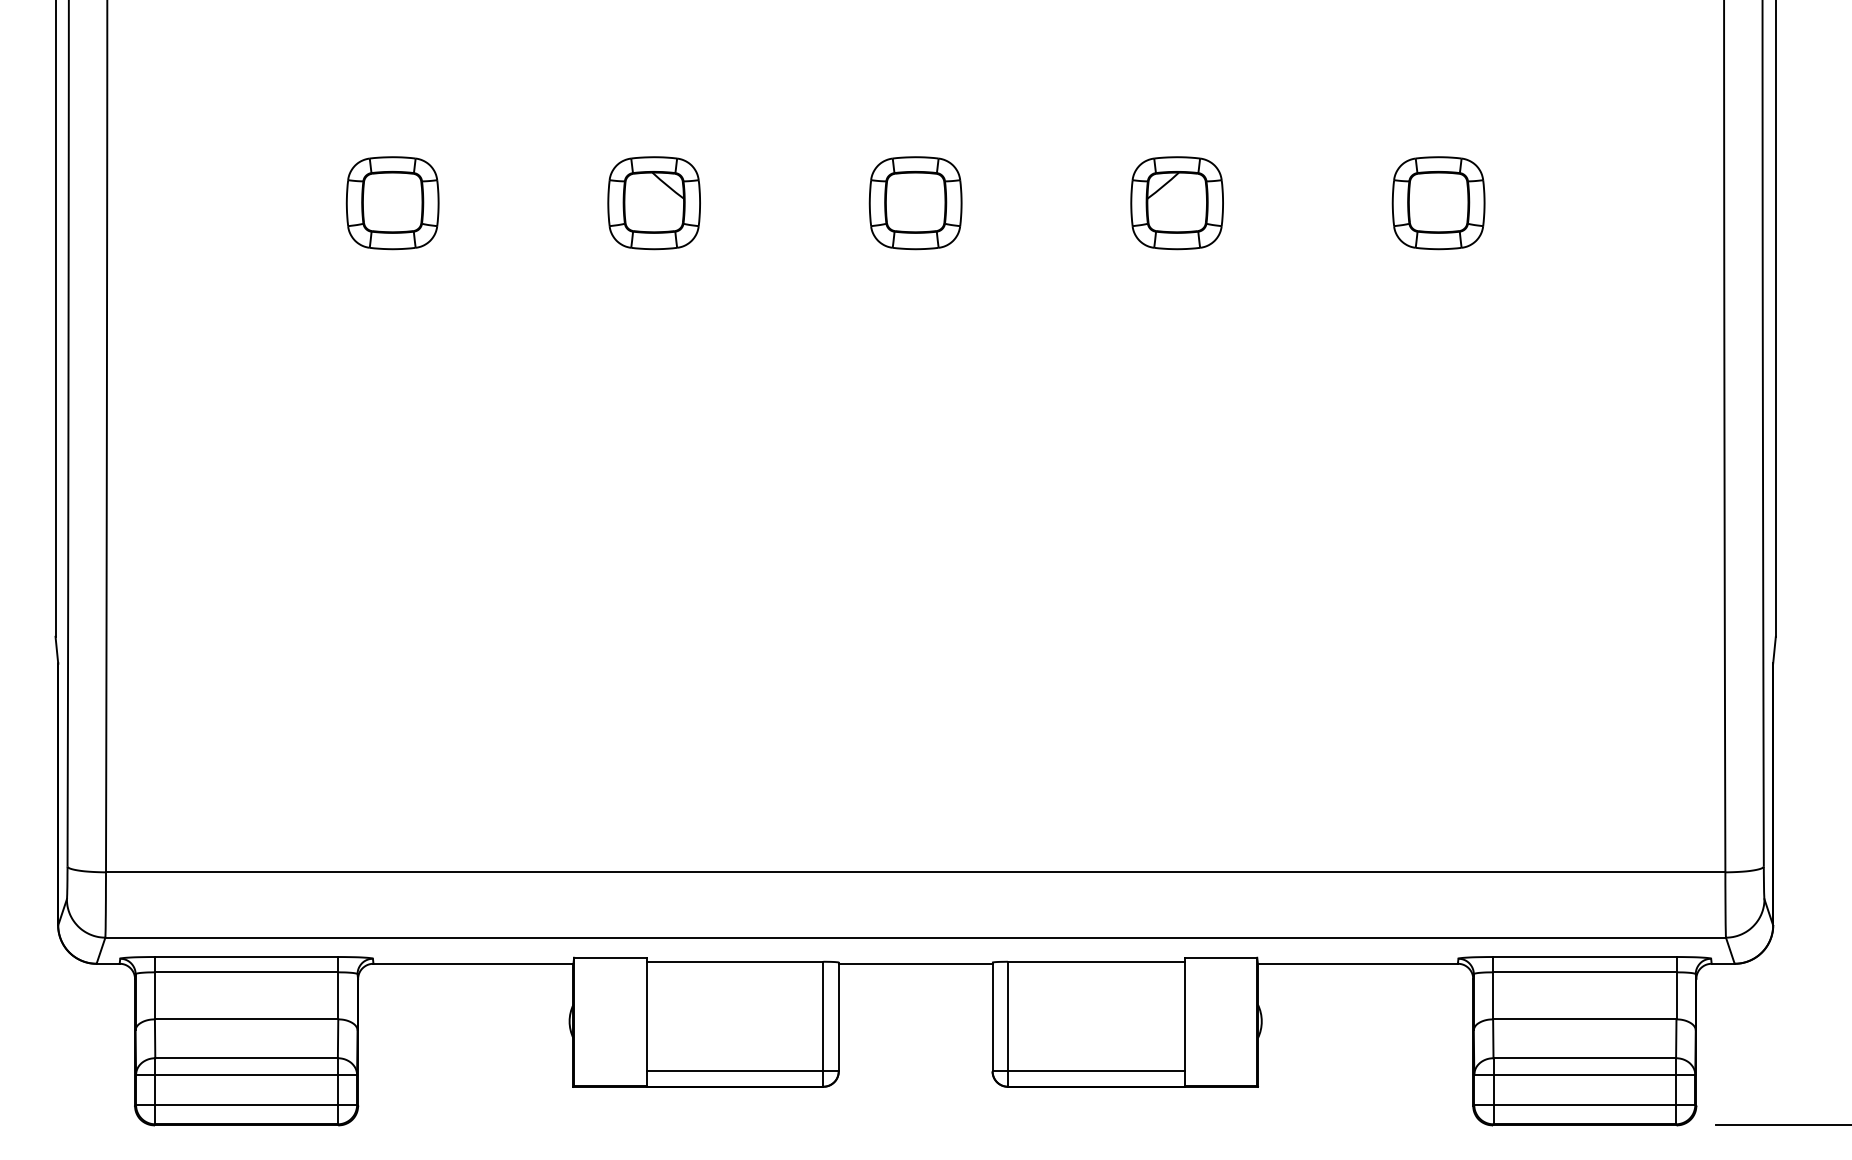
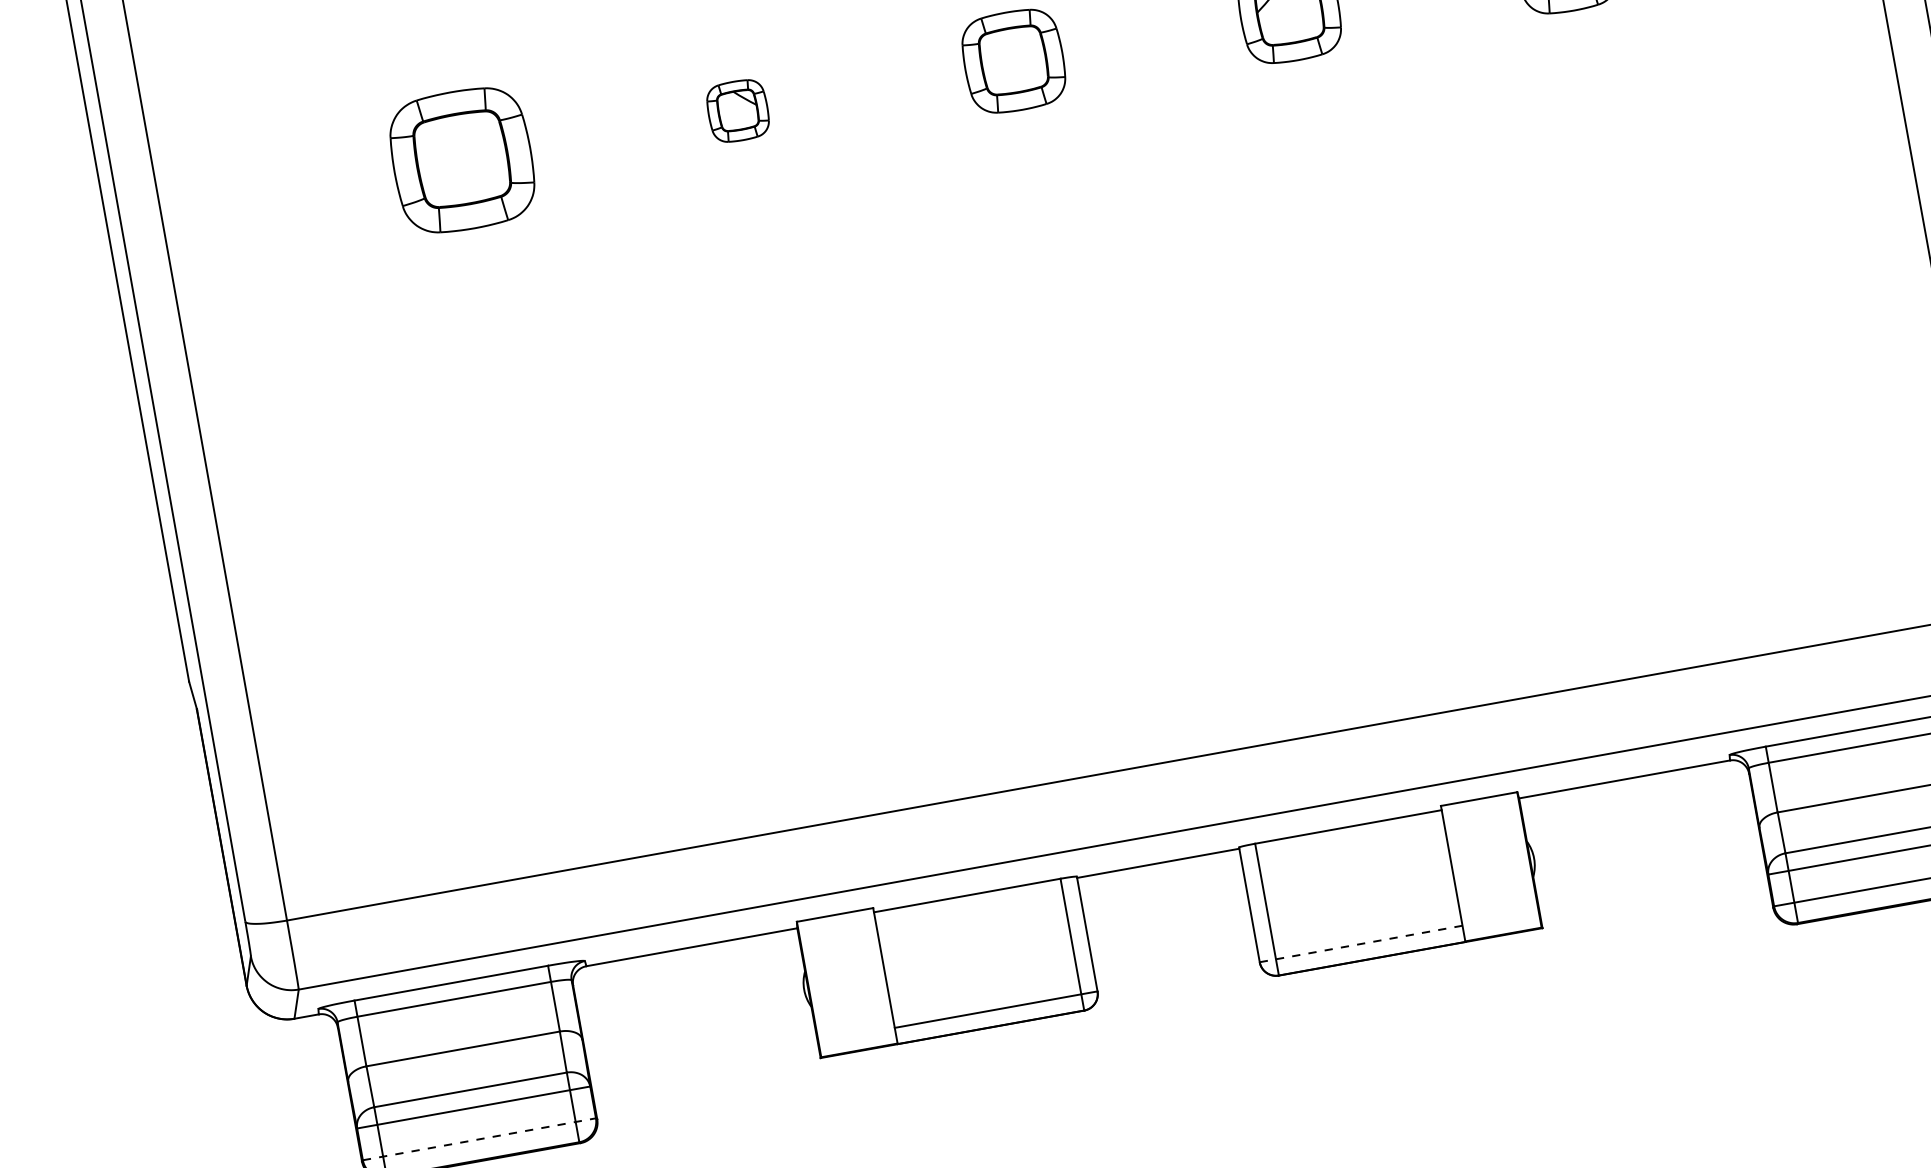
part: (392, 203) -> (462, 160), size x1.4
part: (653, 203) -> (737, 111), size x0.6
line: (1089, 1071) -> (1361, 943), solid -> dashed
line: (246, 1105) -> (479, 1139), solid -> dashed

